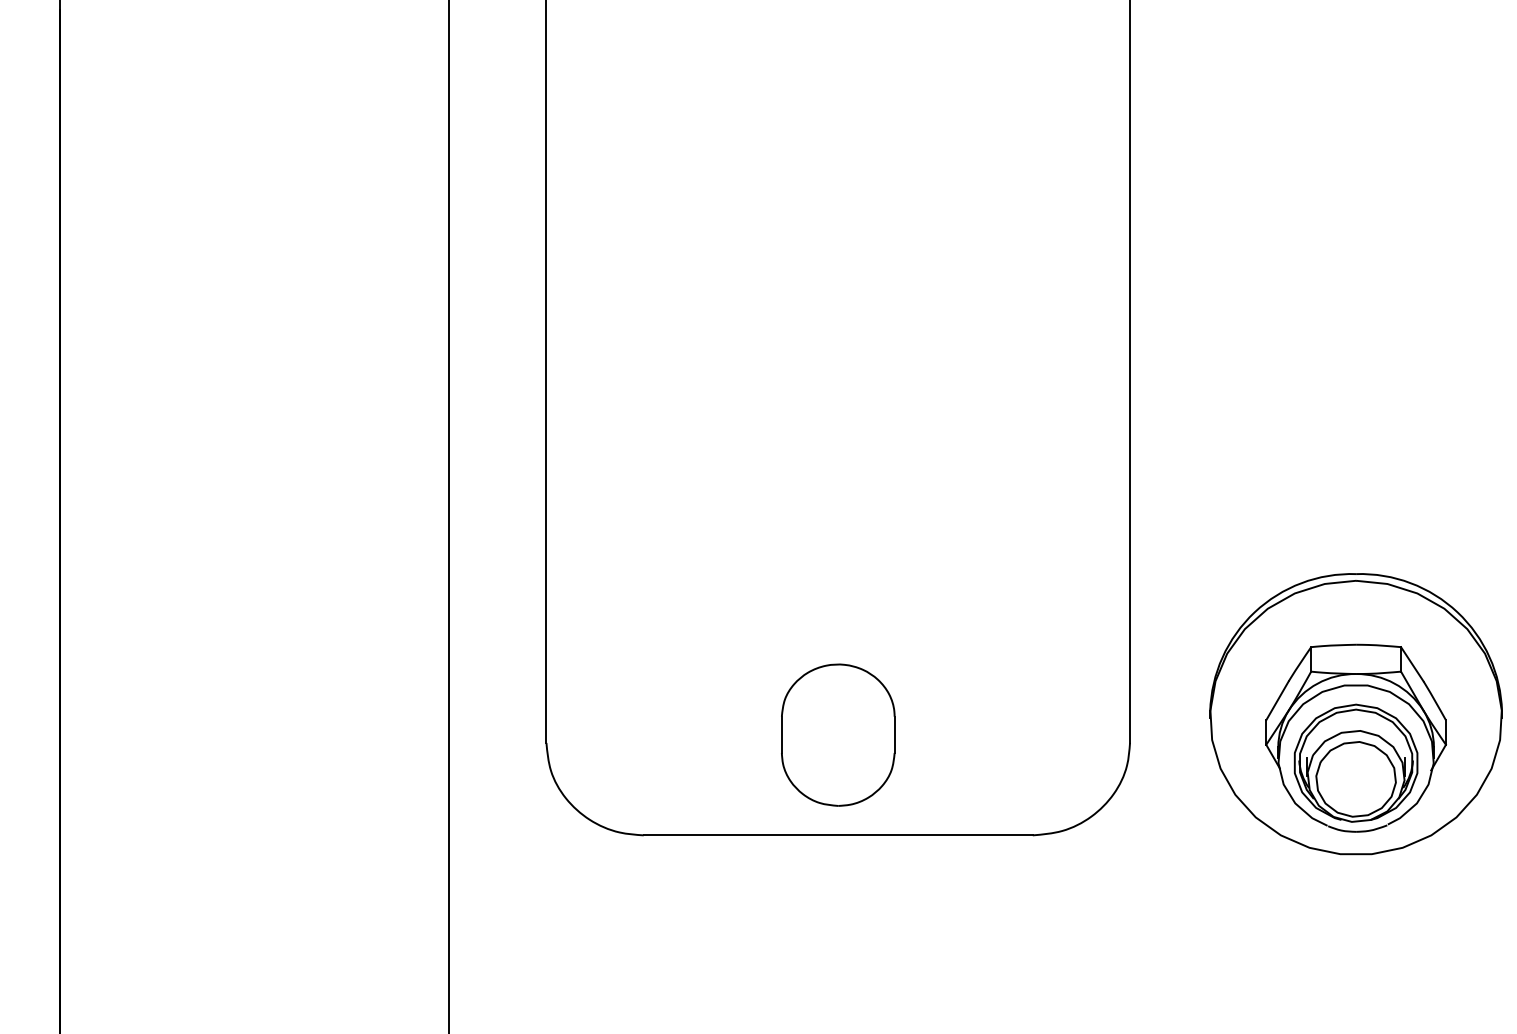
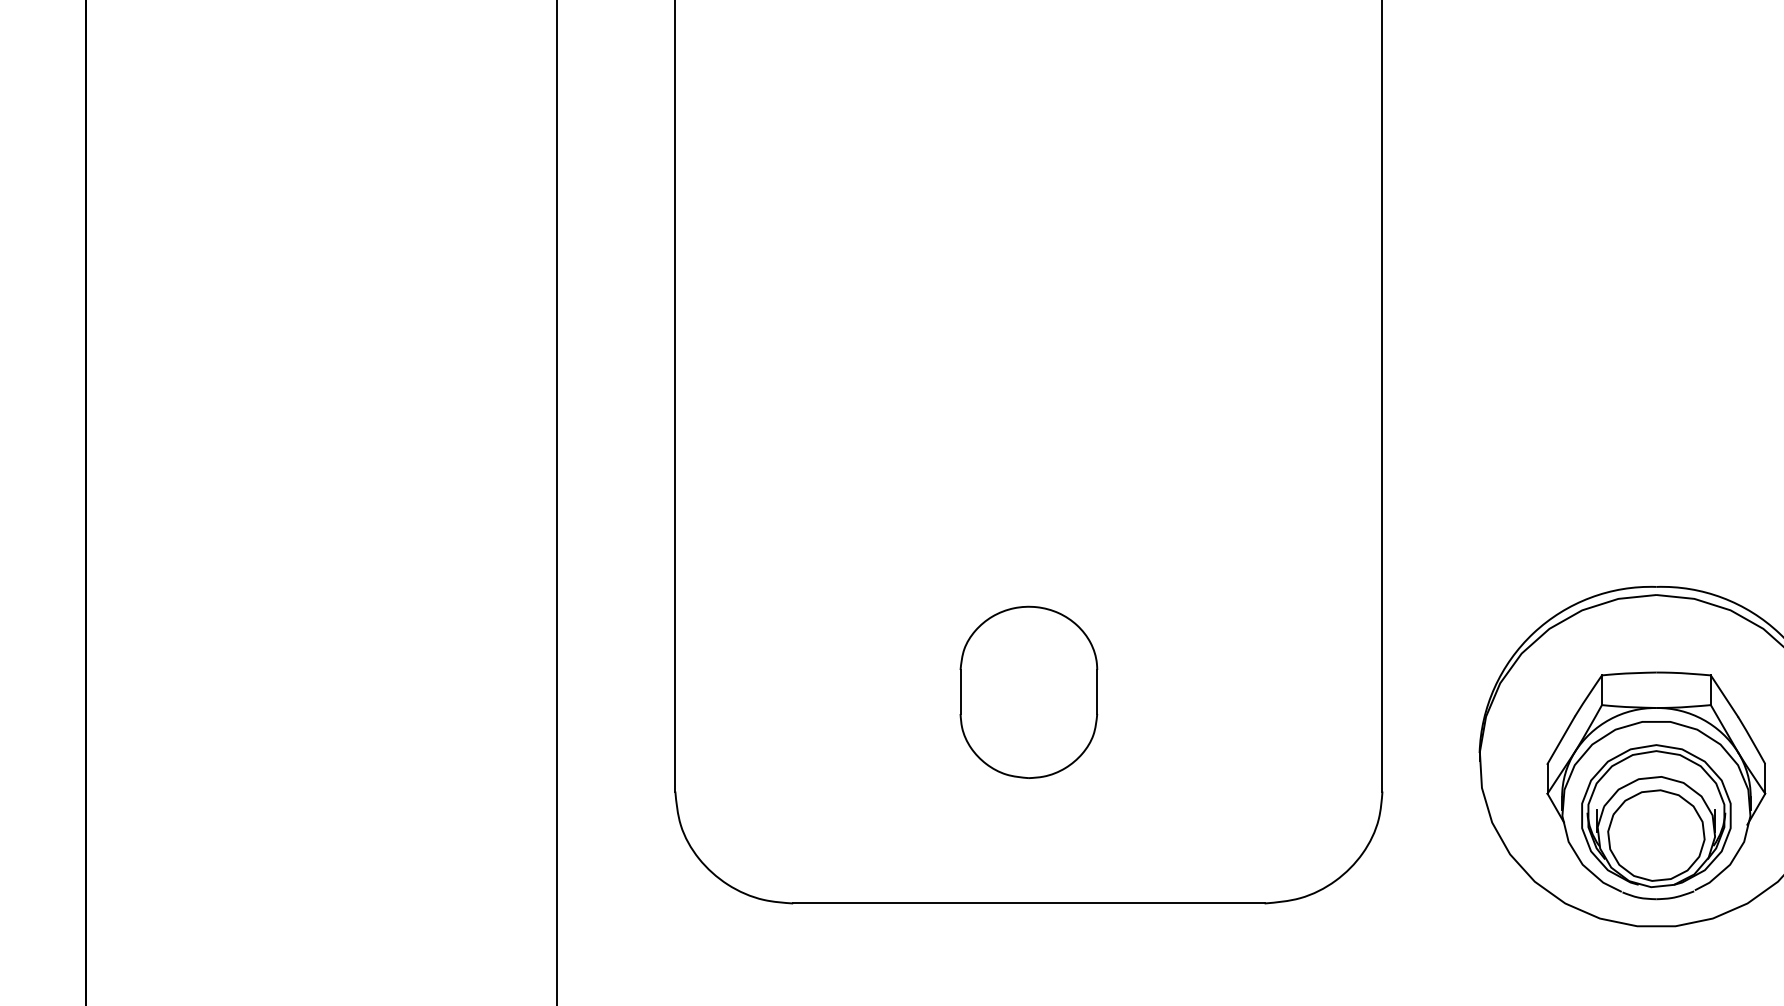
part: (838, 734) -> (1029, 691), moved

